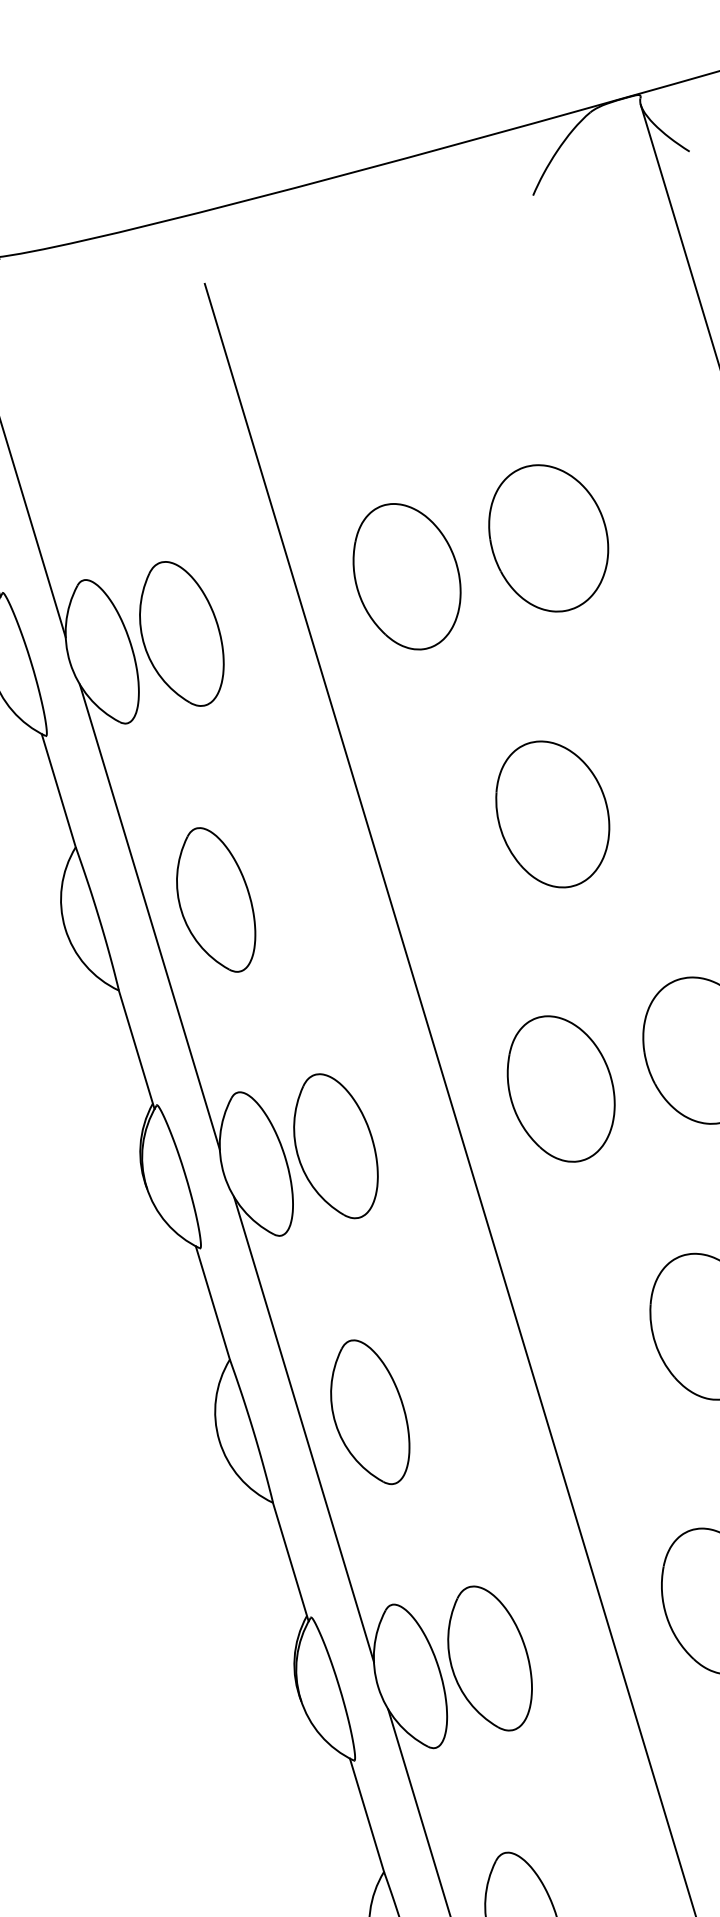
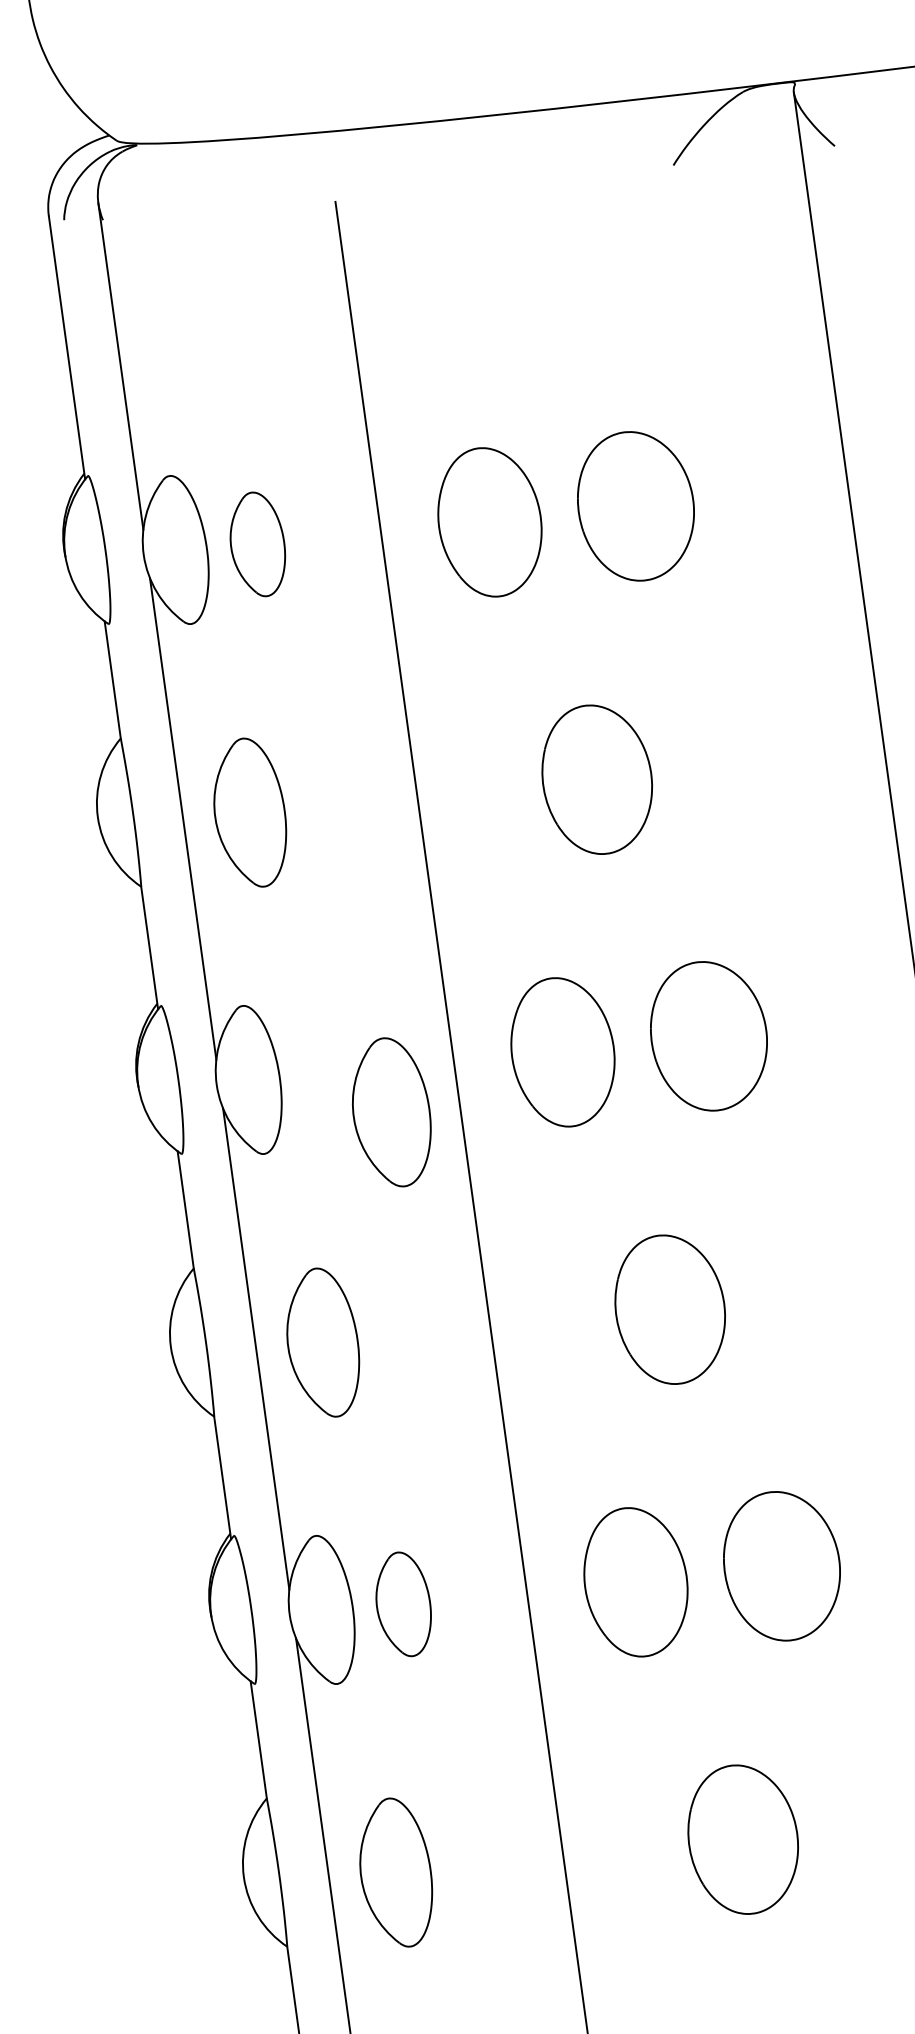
part: (180, 634) -> (257, 544), size x0.7
part: (334, 1146) -> (391, 1112), moved
part: (489, 1659) -> (403, 1604), size x0.7

